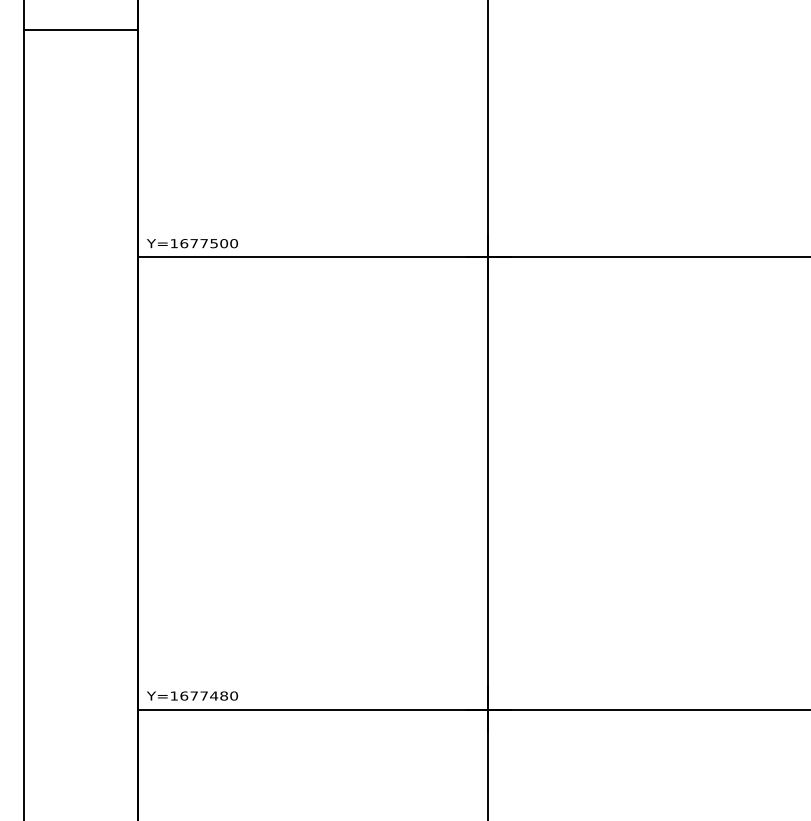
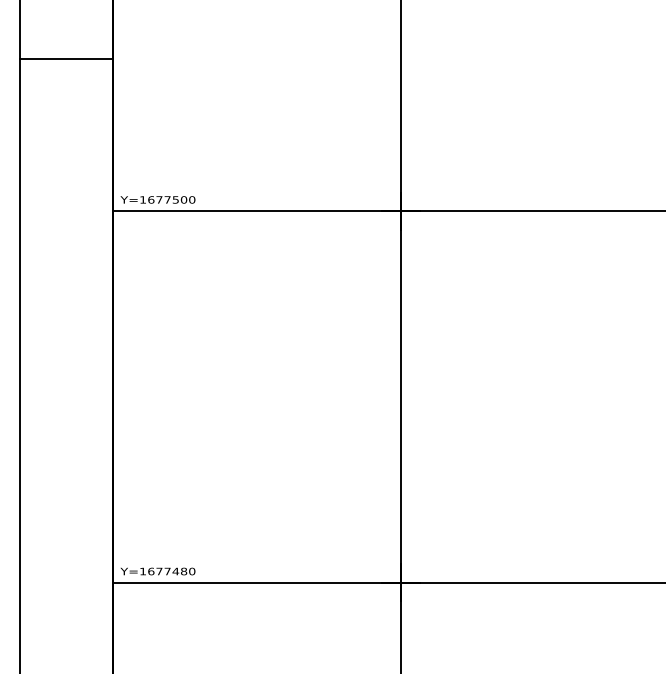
line: (81, 30) -> (66, 58), moved

